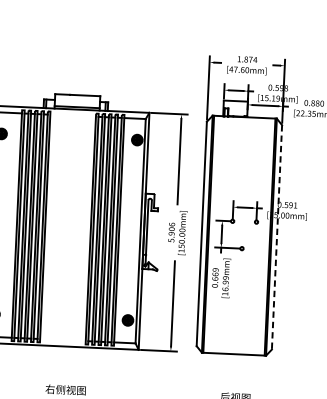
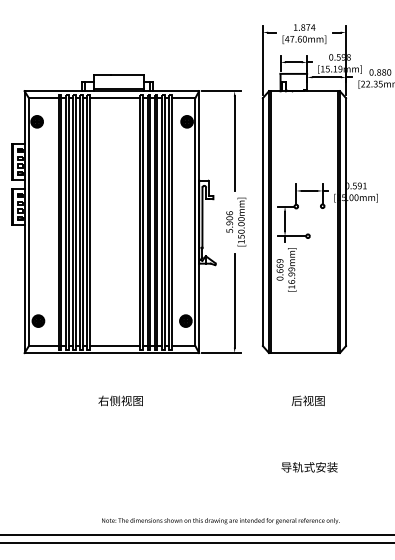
line: (72, 116) -> (114, 98), added
line: (277, 237) -> (346, 222), dashed -> solid
line: (62, 340) -> (114, 346), added

